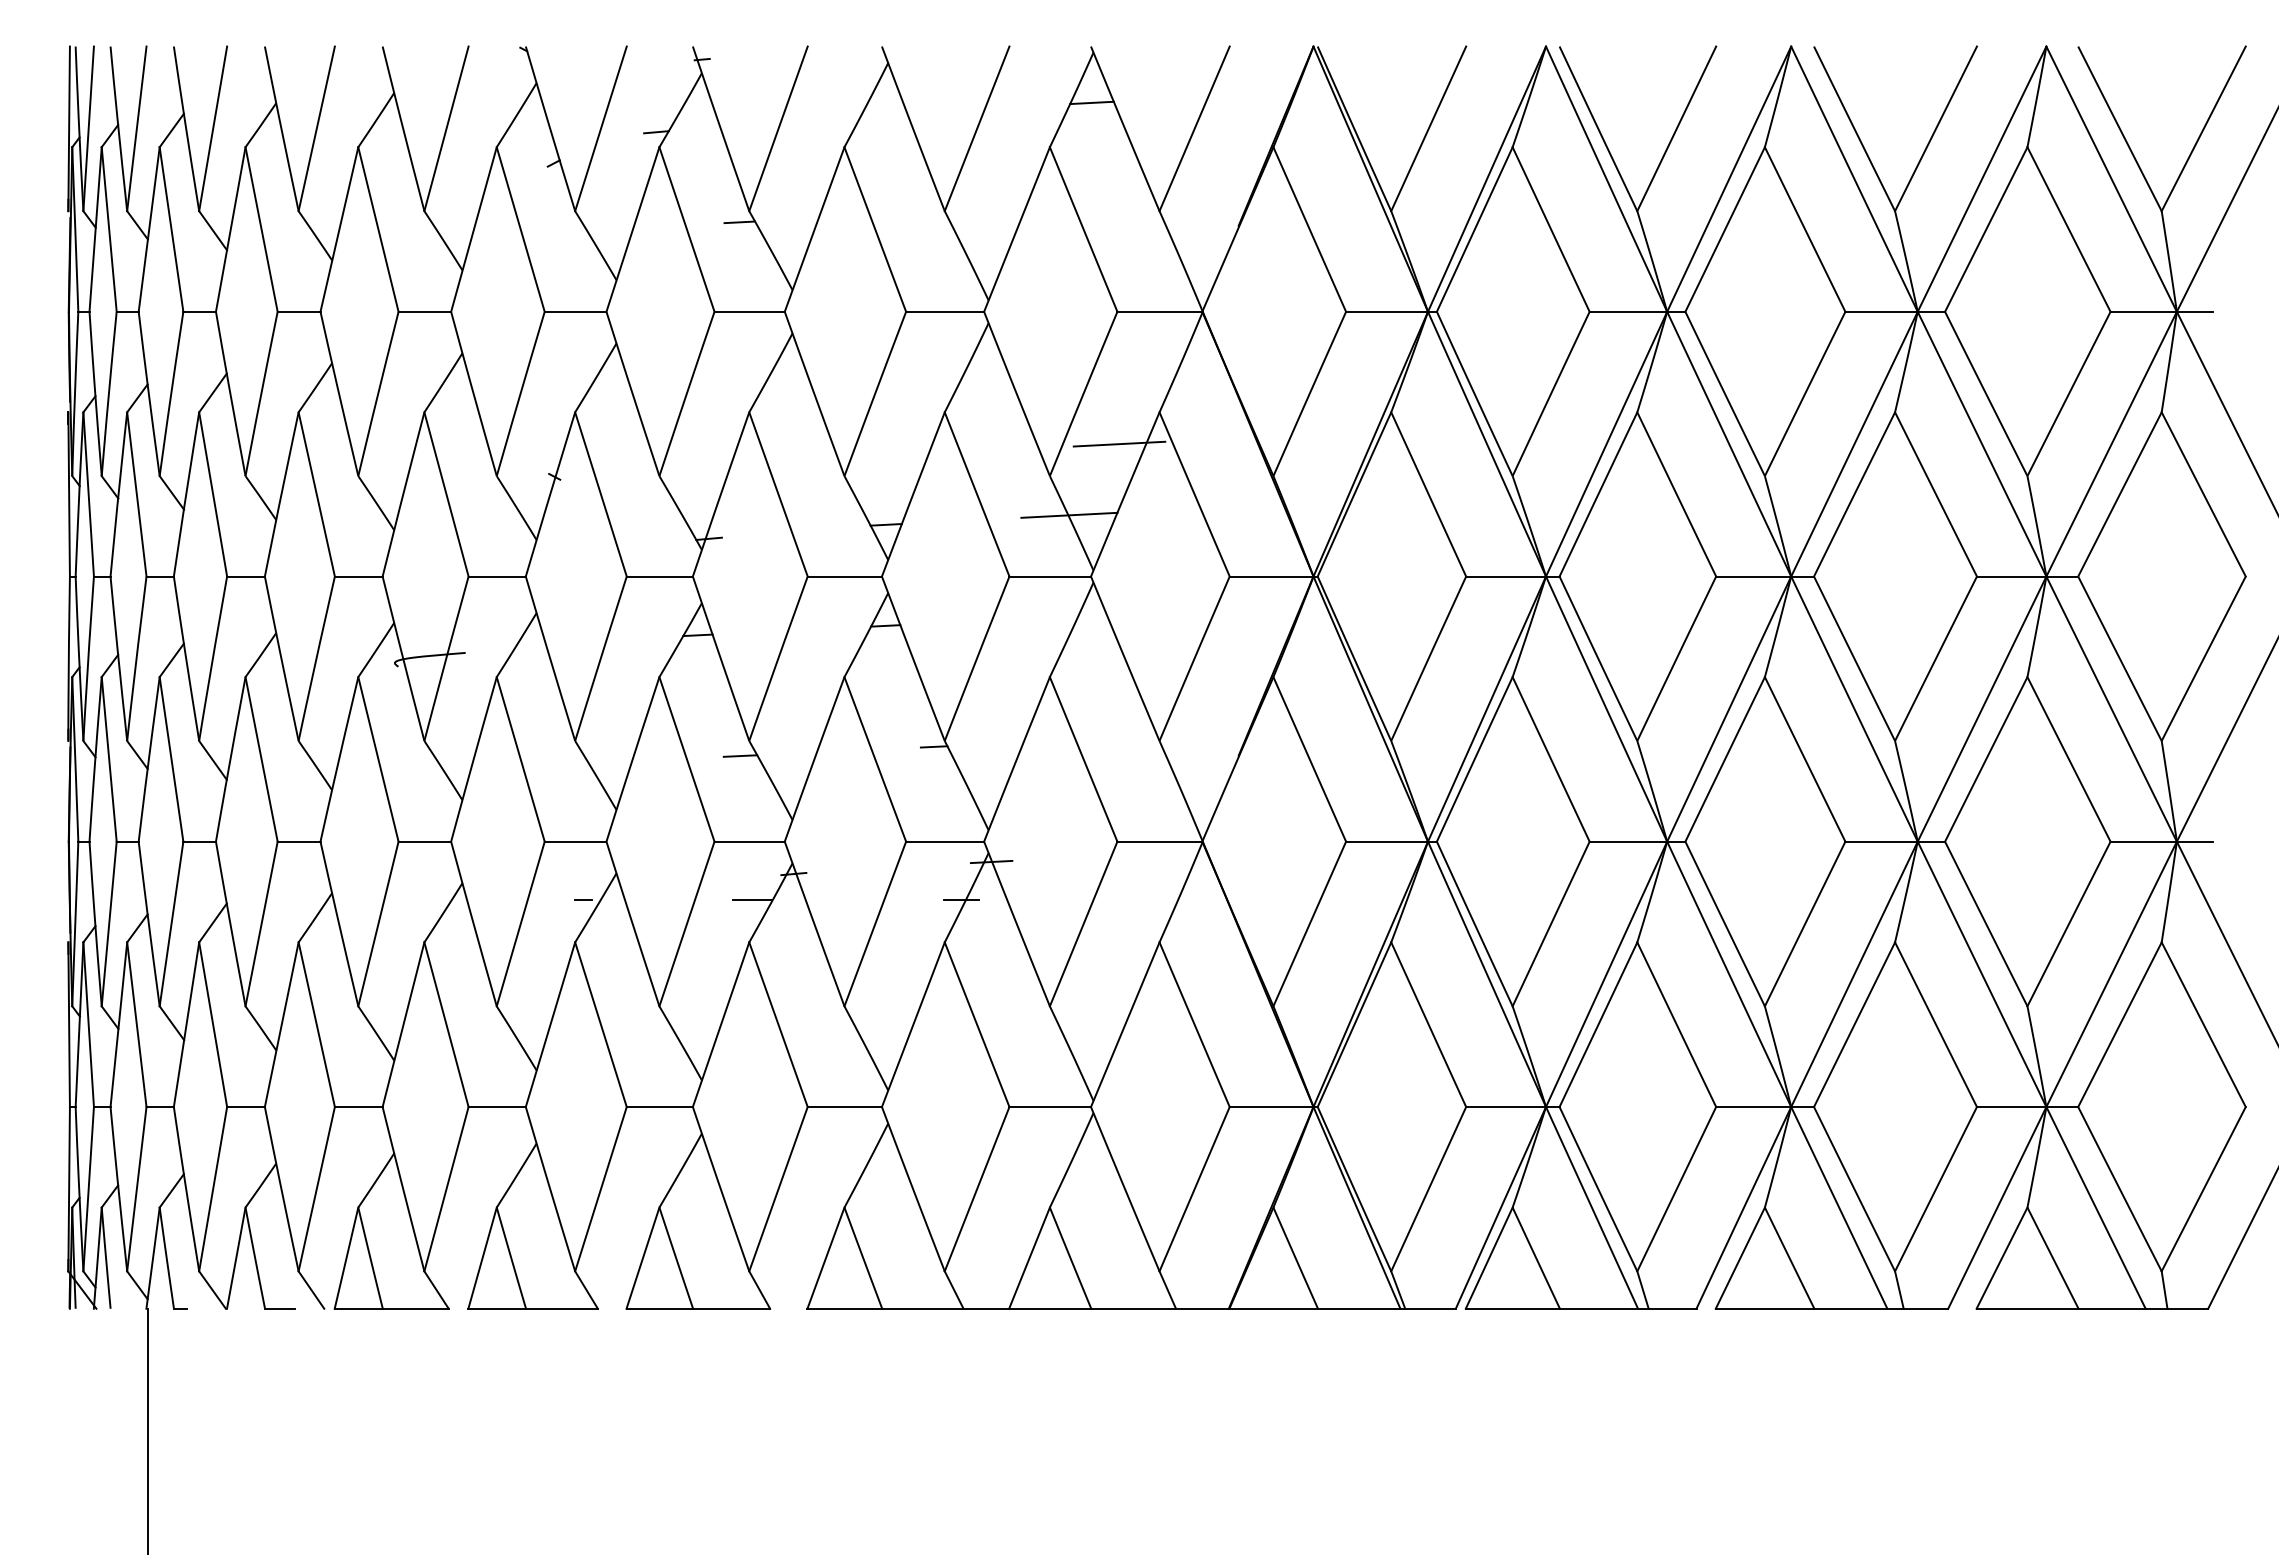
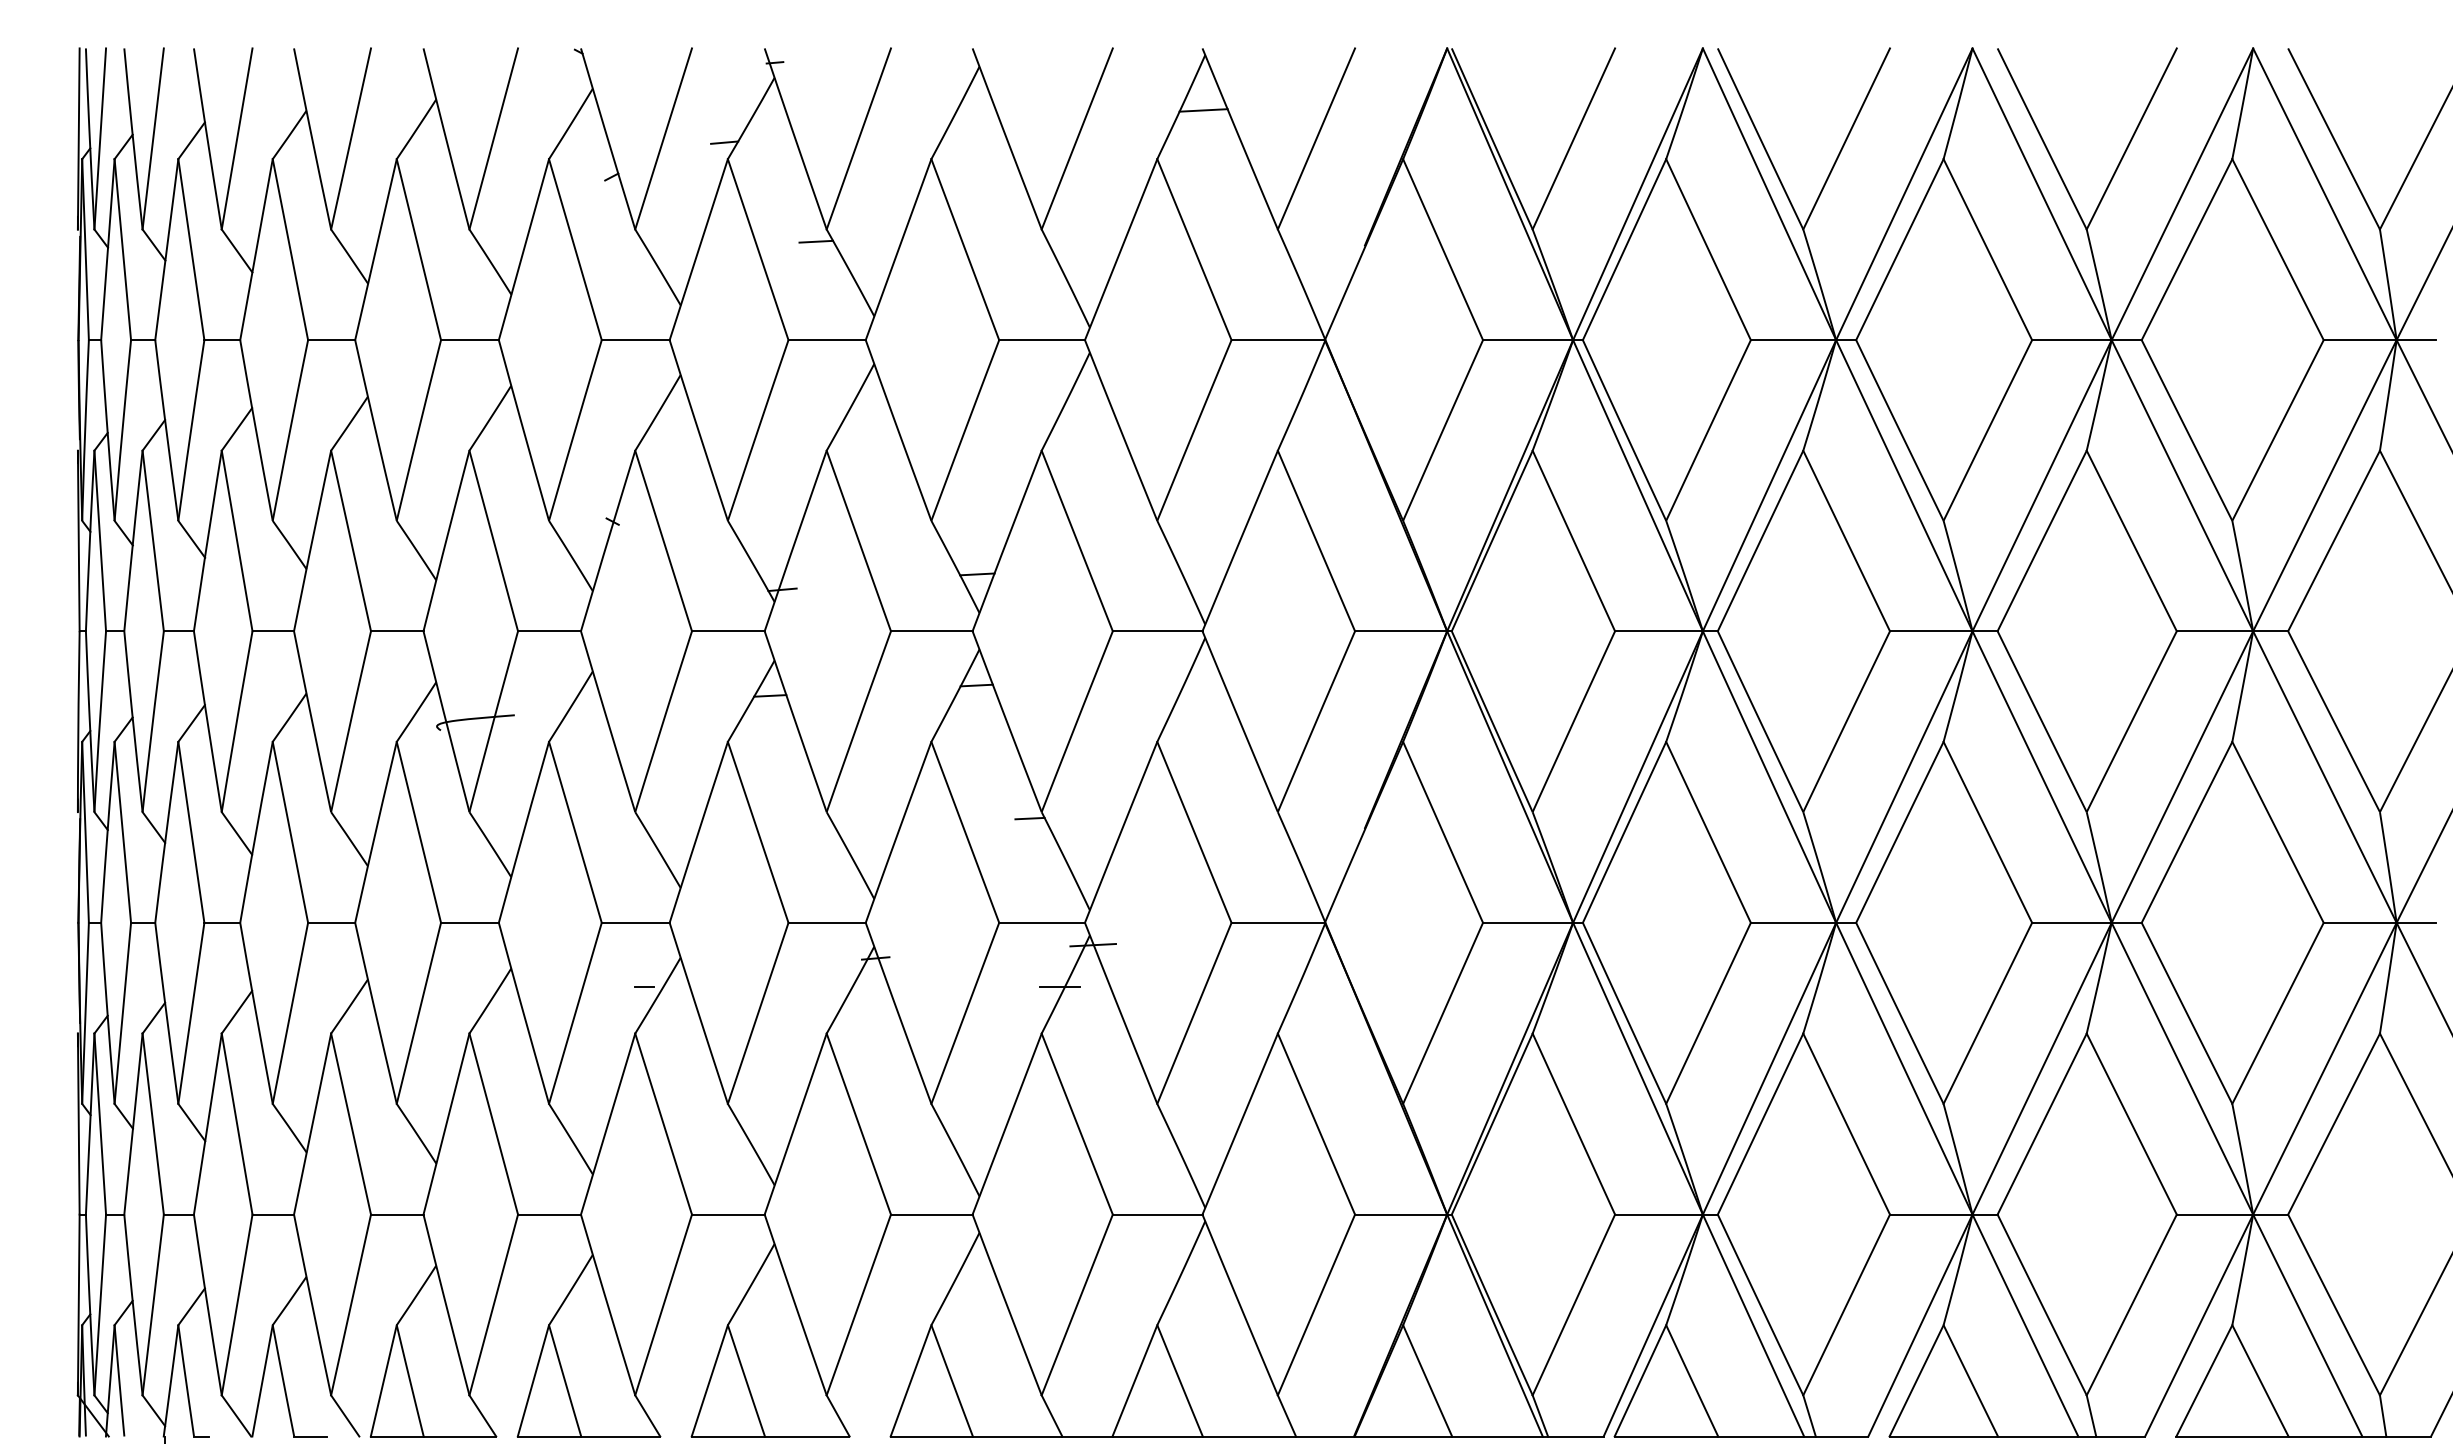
line: (1119, 443) -> (1233, 484), removed
line: (1069, 514) -> (1178, 563), removed
line: (740, 755) -> (817, 828), removed
line: (751, 899) -> (829, 986), removed

